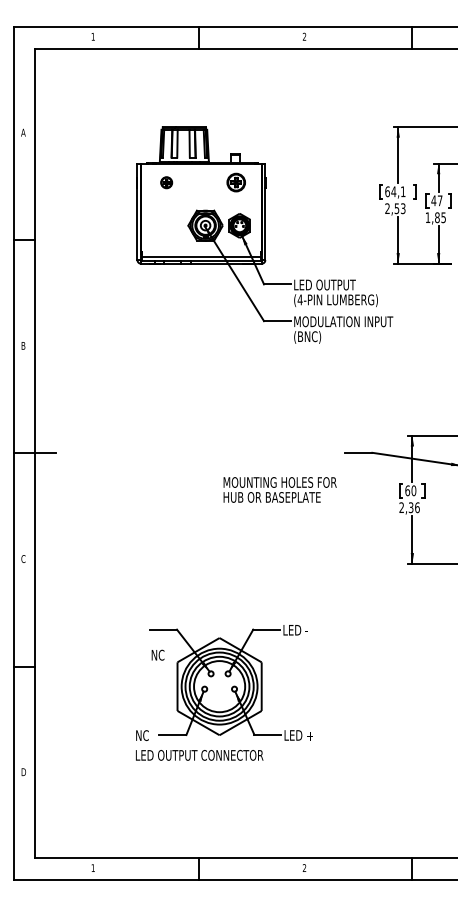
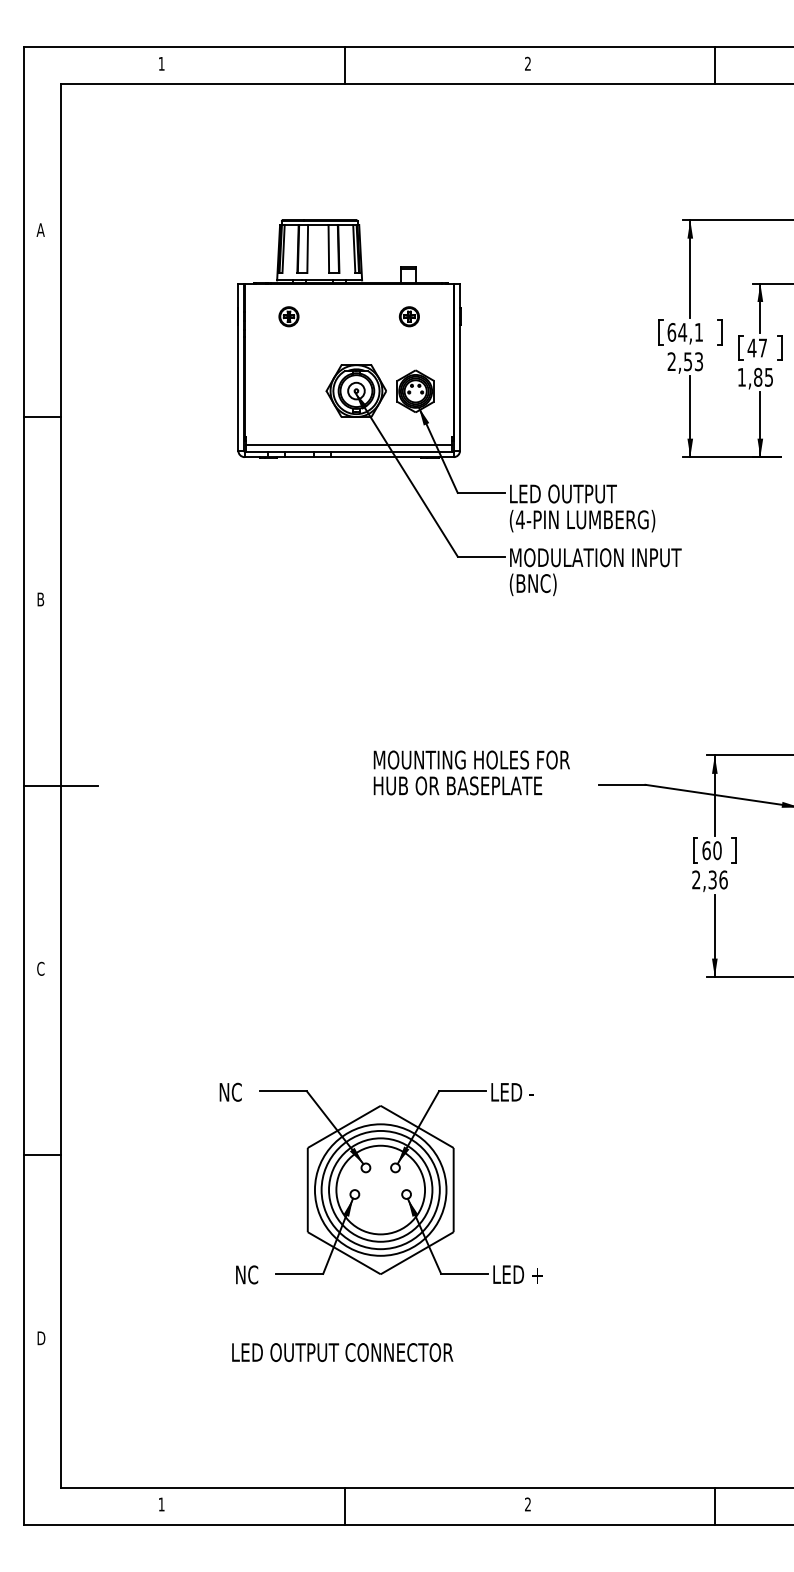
part: (235, 182) -> (408, 316), size x0.62
text: (279, 489) -> (470, 772), moved
text: (157, 654) -> (229, 1091), moved
text: (199, 755) -> (342, 1352), moved

